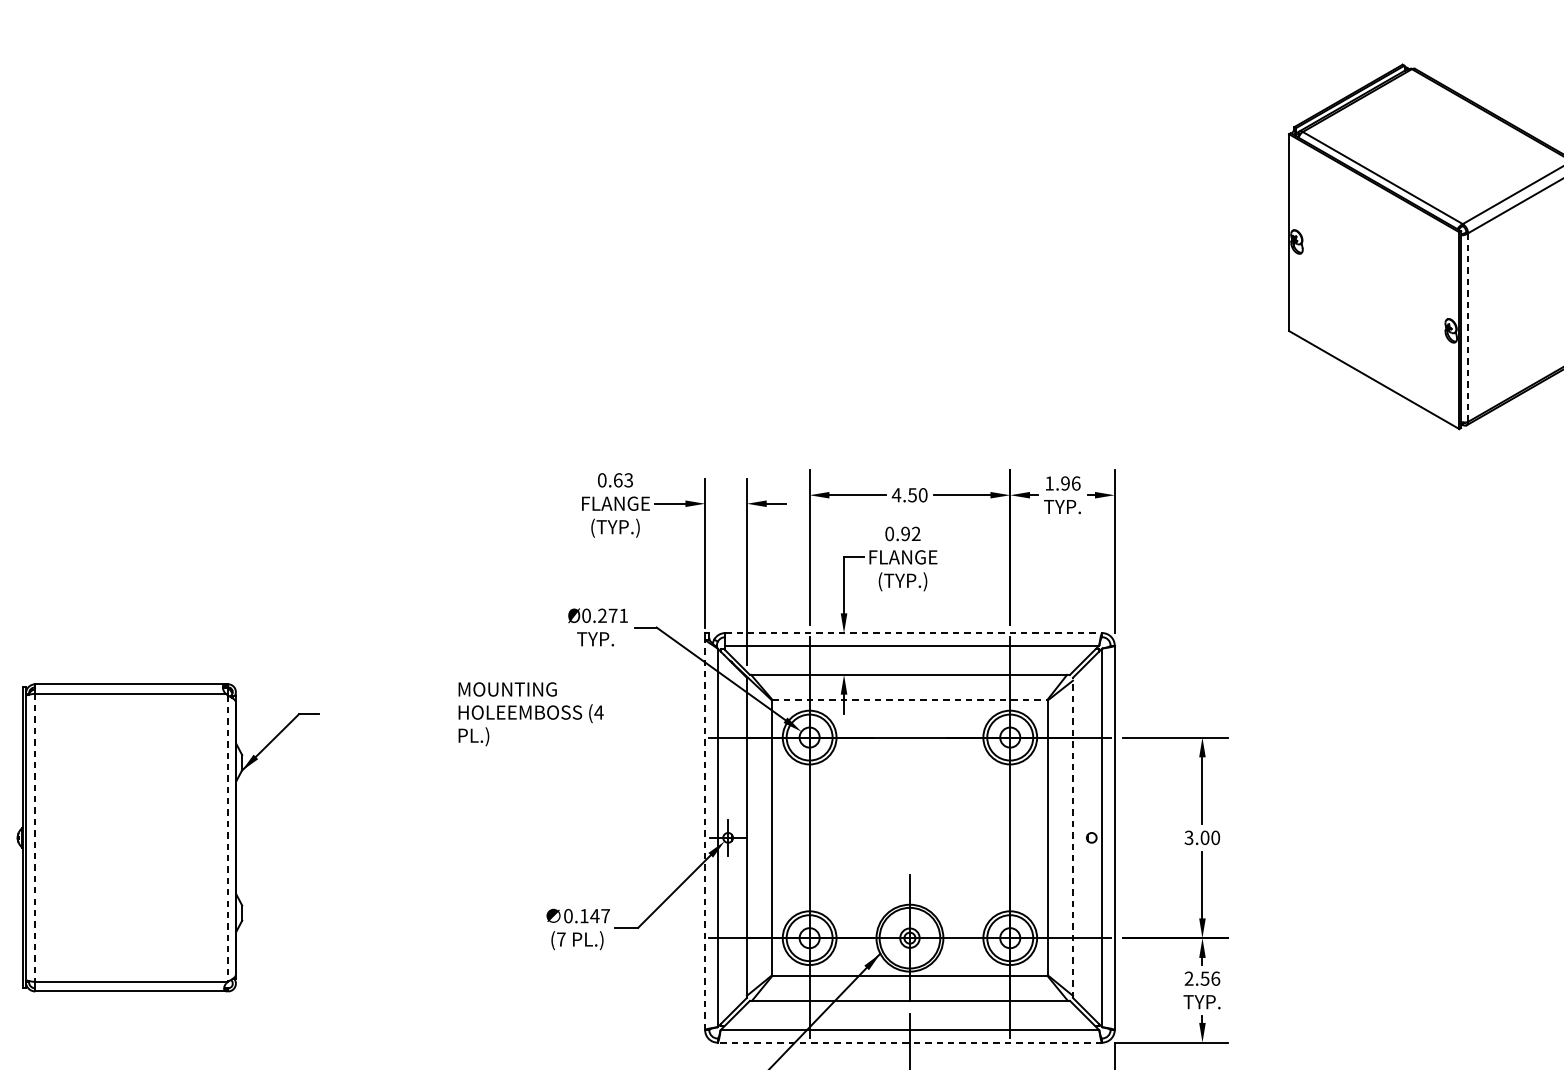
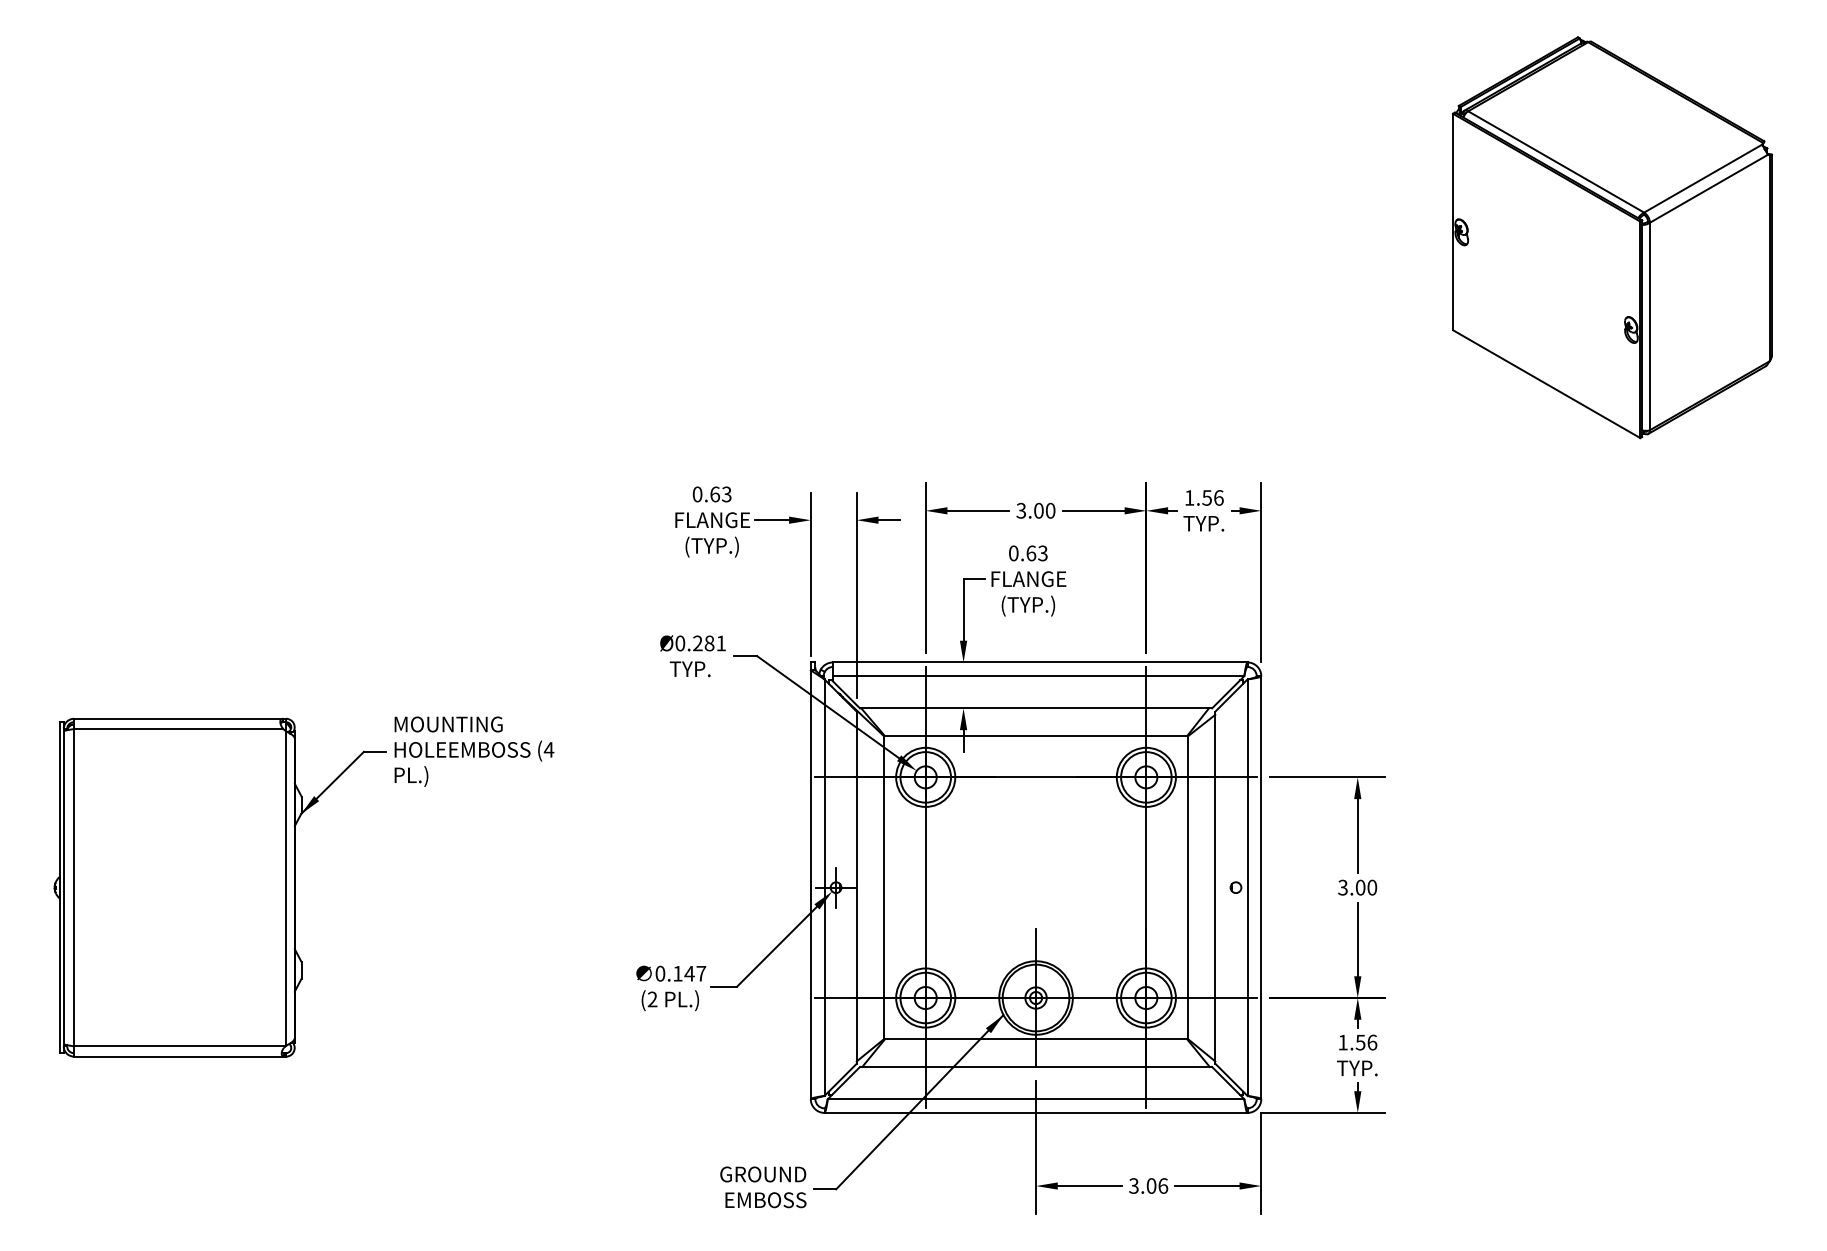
line: (1467, 327) -> (1649, 326), dashed -> solid
text: (1064, 483) -> (1206, 497), 1.96 -> 1.56
text: (903, 494) -> (1029, 510), 4.50 -> 3.00
text: (910, 534) -> (1036, 553), 0.92 -> 0.63
text: (613, 615) -> (709, 643), Ø0.271 -> Ø0.281
line: (913, 633) -> (1040, 662), dashed -> solid
line: (910, 699) -> (1036, 735), dashed -> solid
text: (531, 714) -> (474, 751), moved
line: (704, 834) -> (810, 884), dashed -> solid
line: (35, 837) -> (74, 887), dashed -> solid
line: (1073, 837) -> (1215, 887), dashed -> solid
line: (228, 839) -> (286, 889), dashed -> solid
text: (561, 939) -> (652, 999), (7 -> (2
text: (1188, 978) -> (1342, 1042), 2.56 -> 1.56
line: (909, 1042) -> (1035, 1112), dashed -> solid

